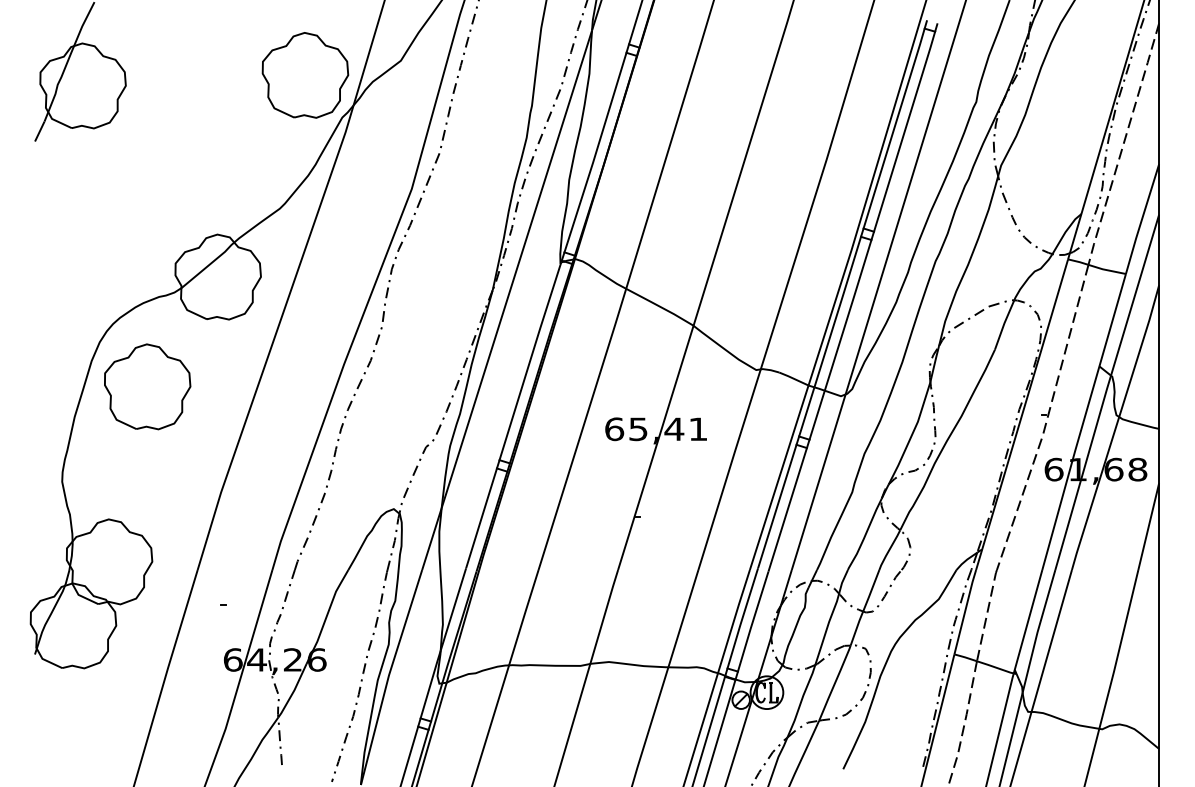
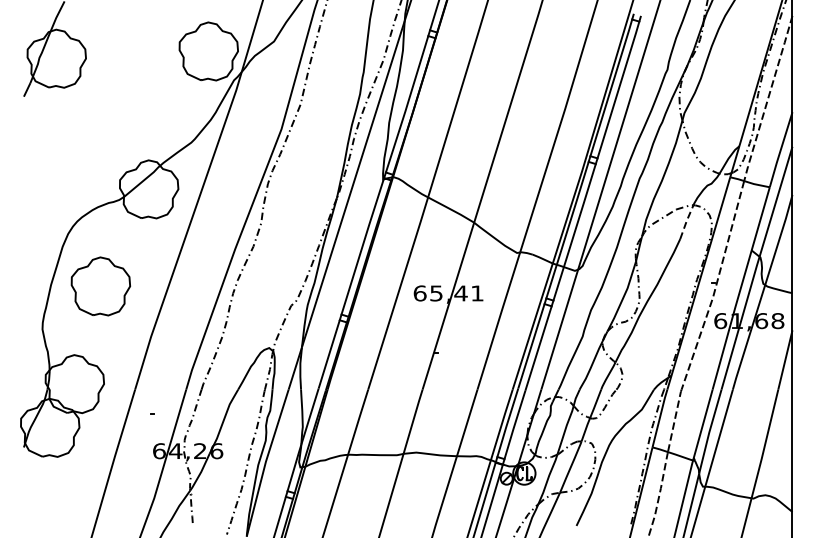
line: (1004, 322) -> (686, 220), solid -> dashed
part: (147, 386) -> (100, 286), moved

